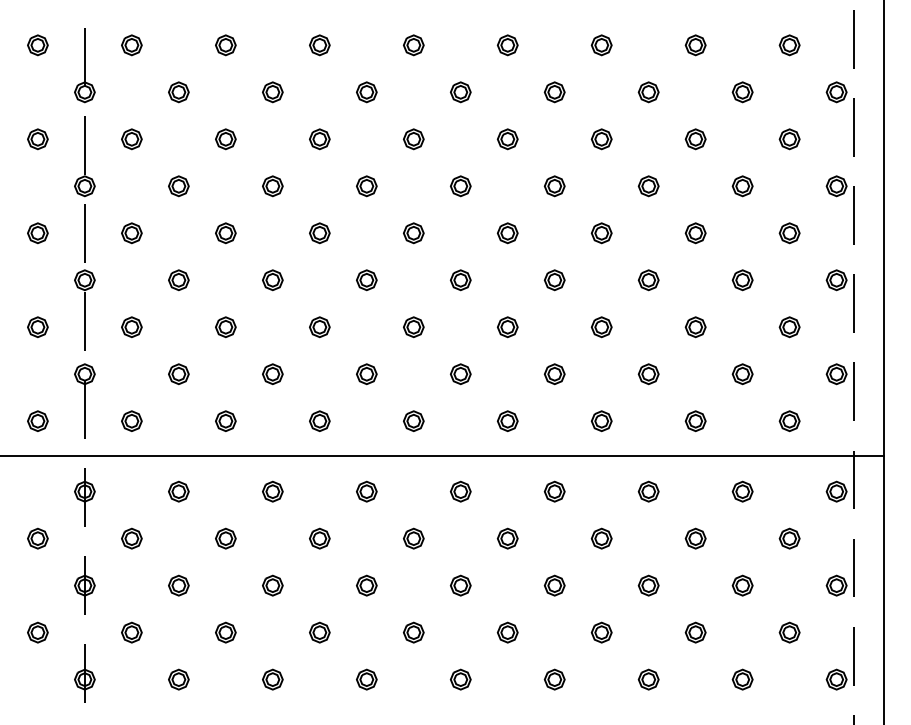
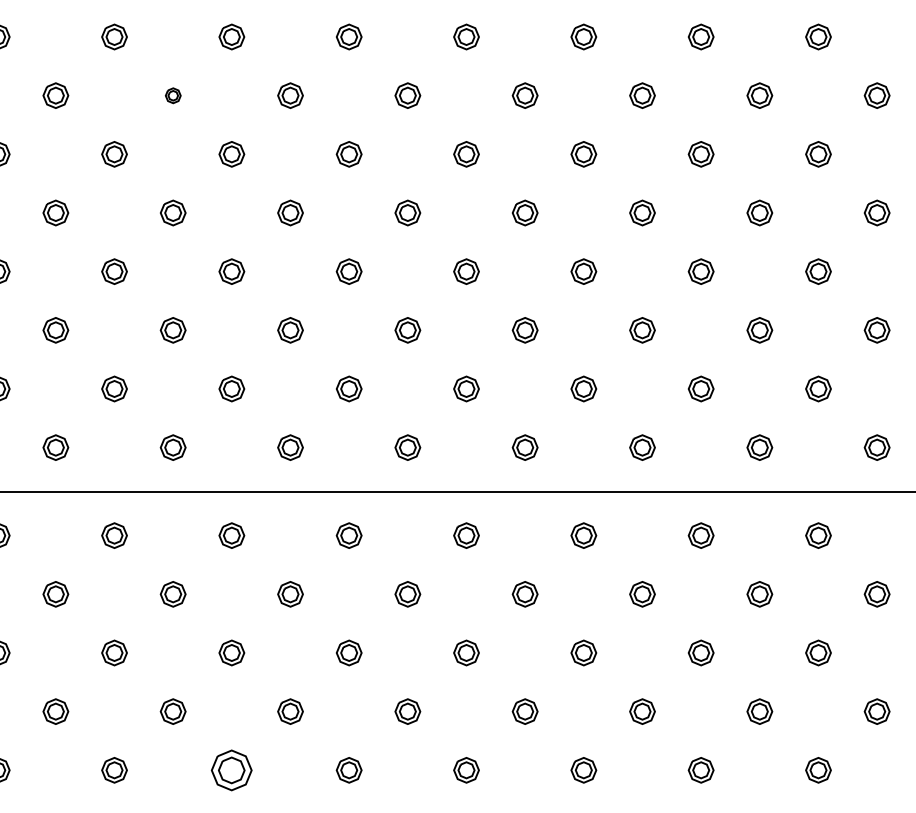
part: (225, 139) -> (172, 95), size x0.6
part: (272, 679) -> (231, 770), size x1.6

